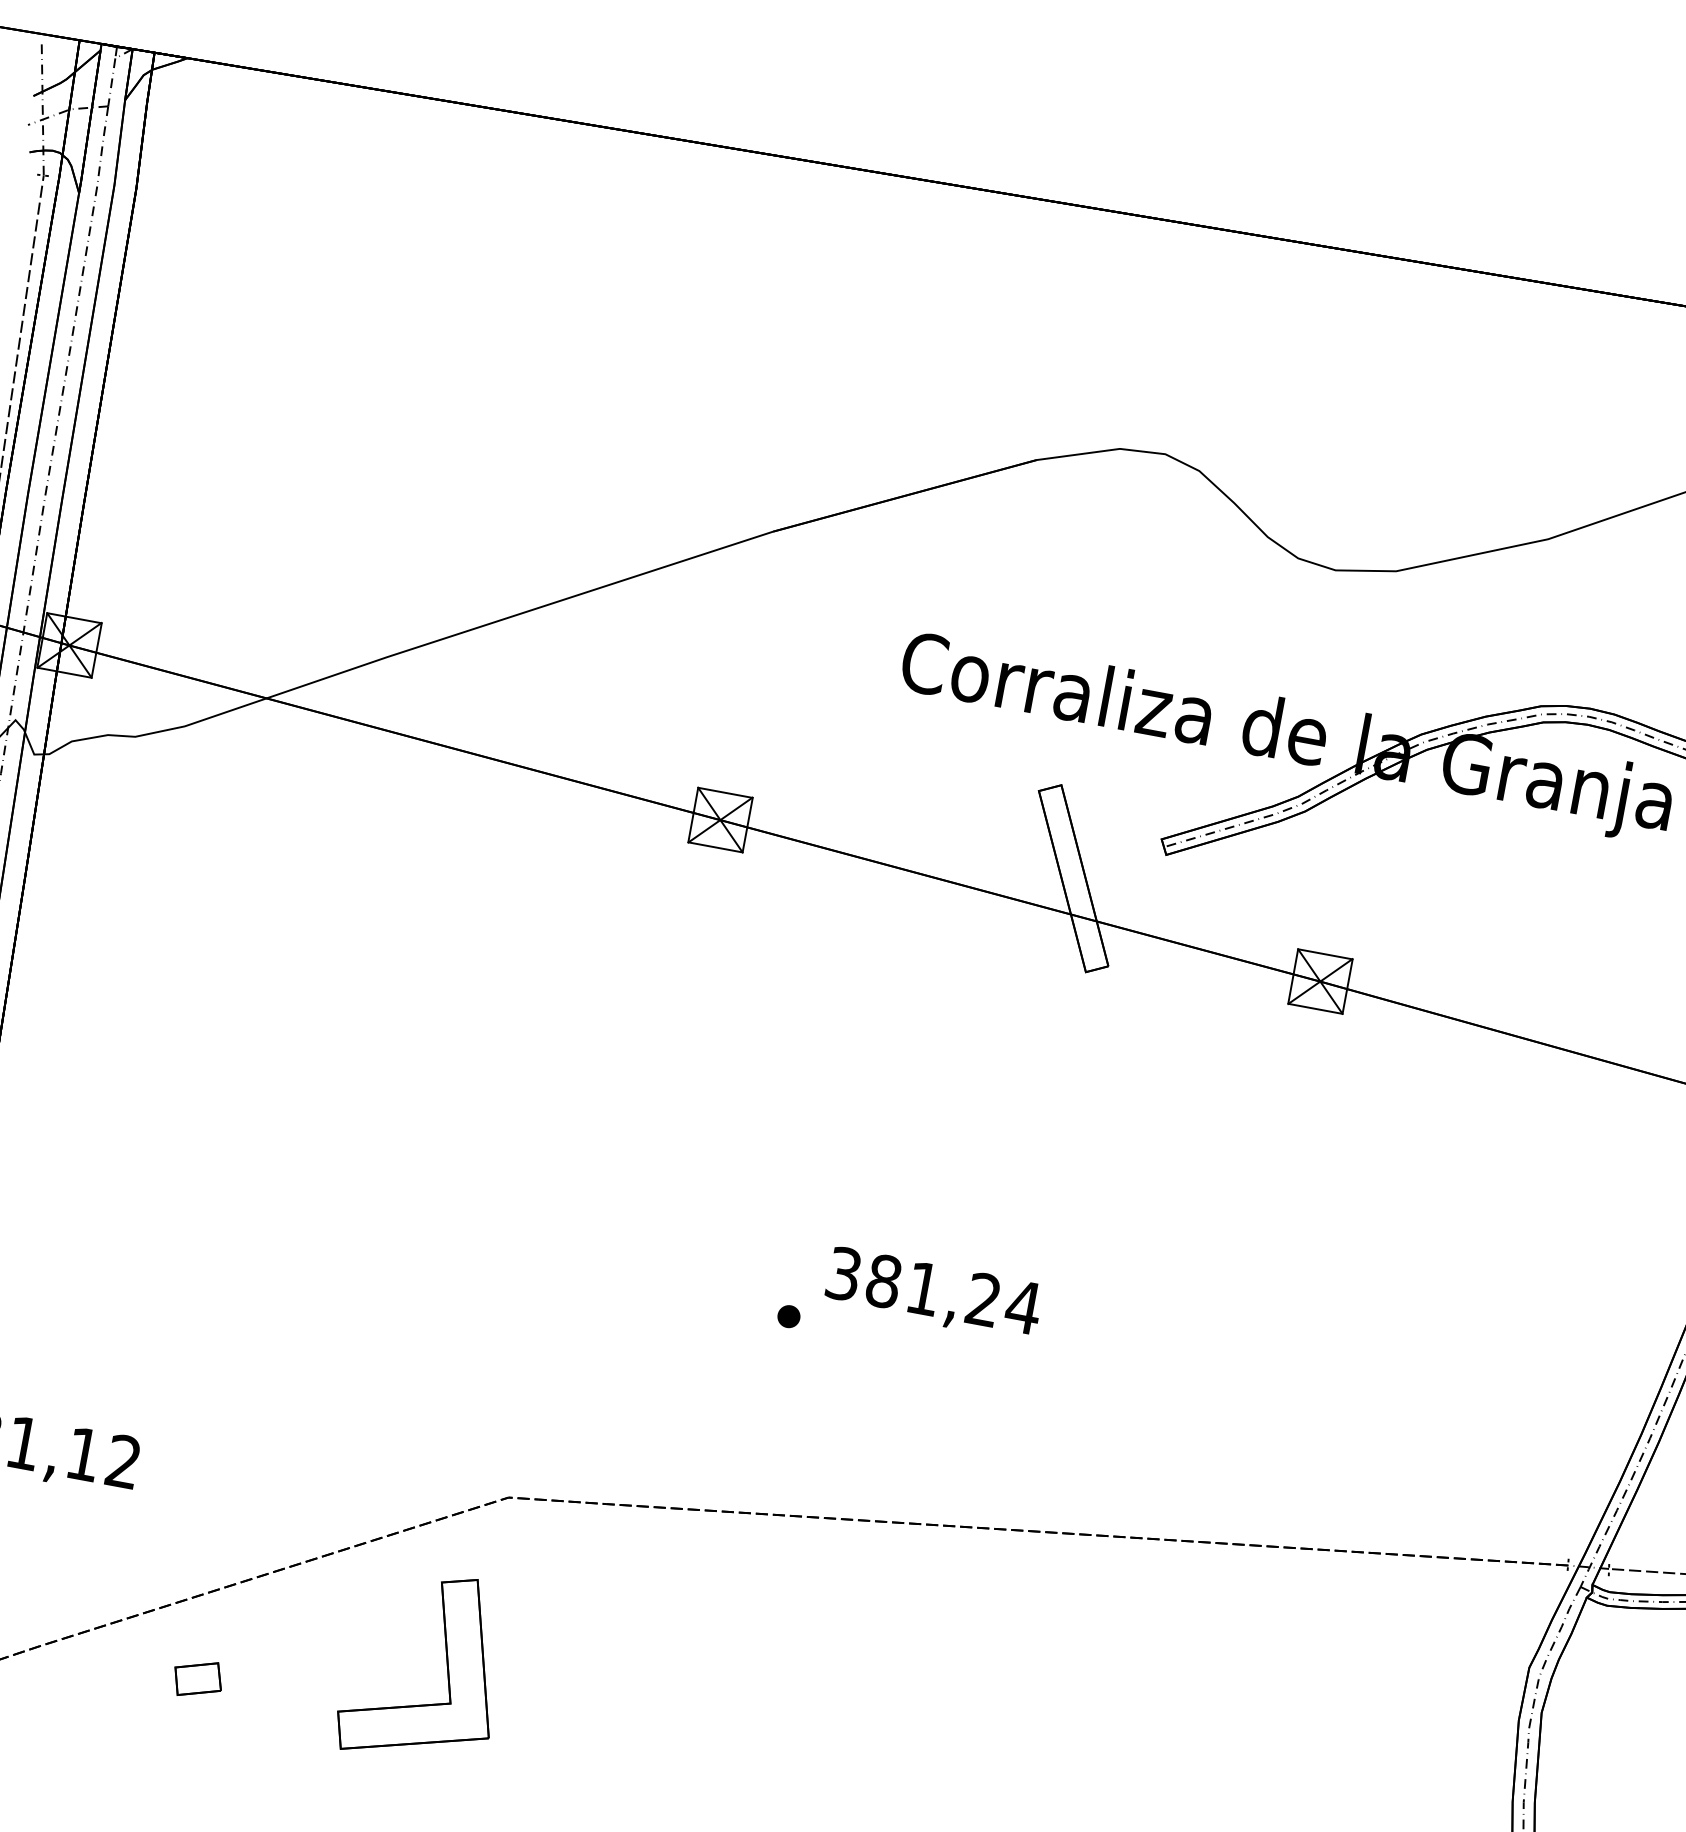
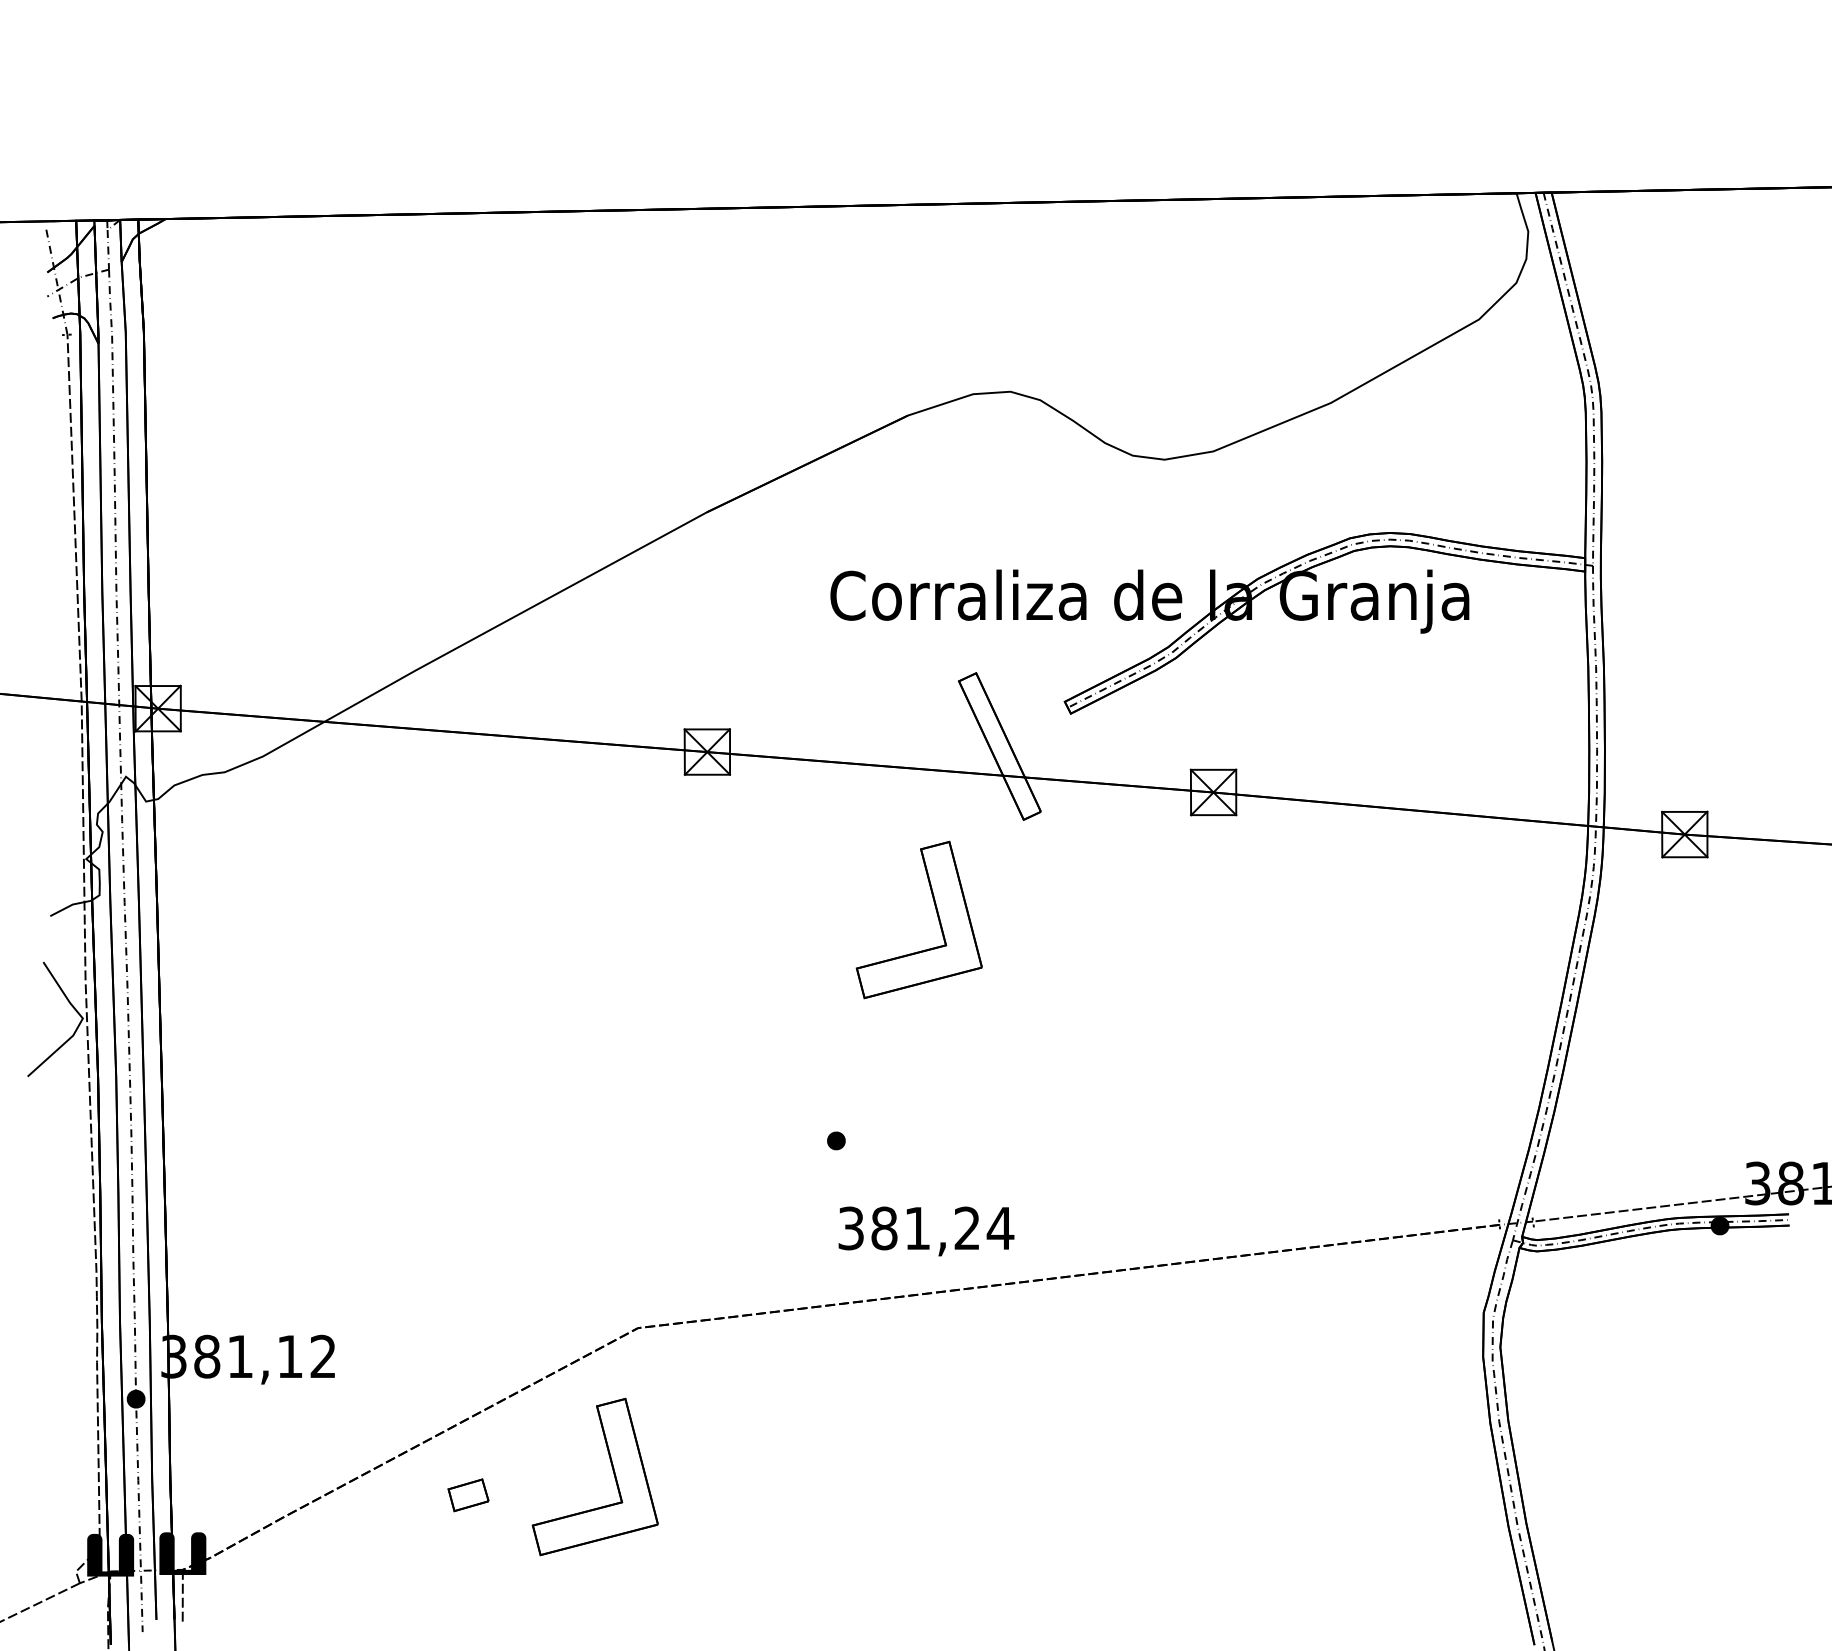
part: (960, 1065) -> (936, 913), added
text: (933, 1294) -> (926, 1231), moved
part: (198, 1679) -> (468, 1495), moved

